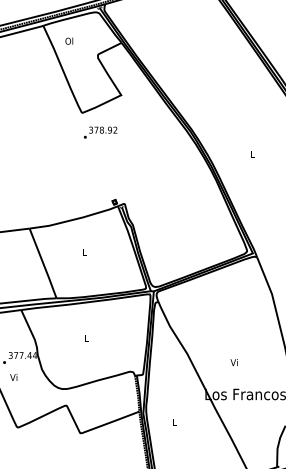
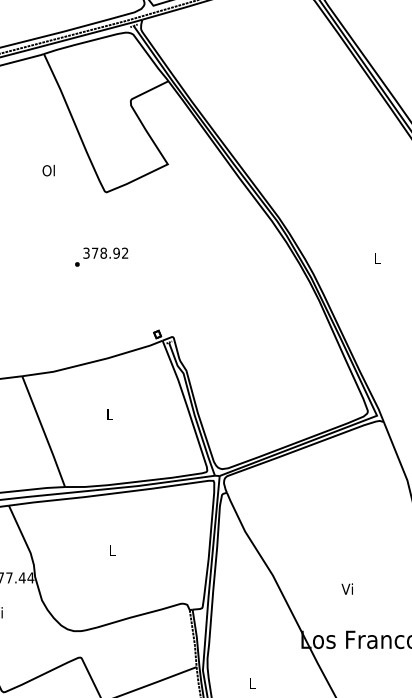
text: (69, 40) -> (49, 169), moved
text: (100, 132) -> (101, 256), moved

